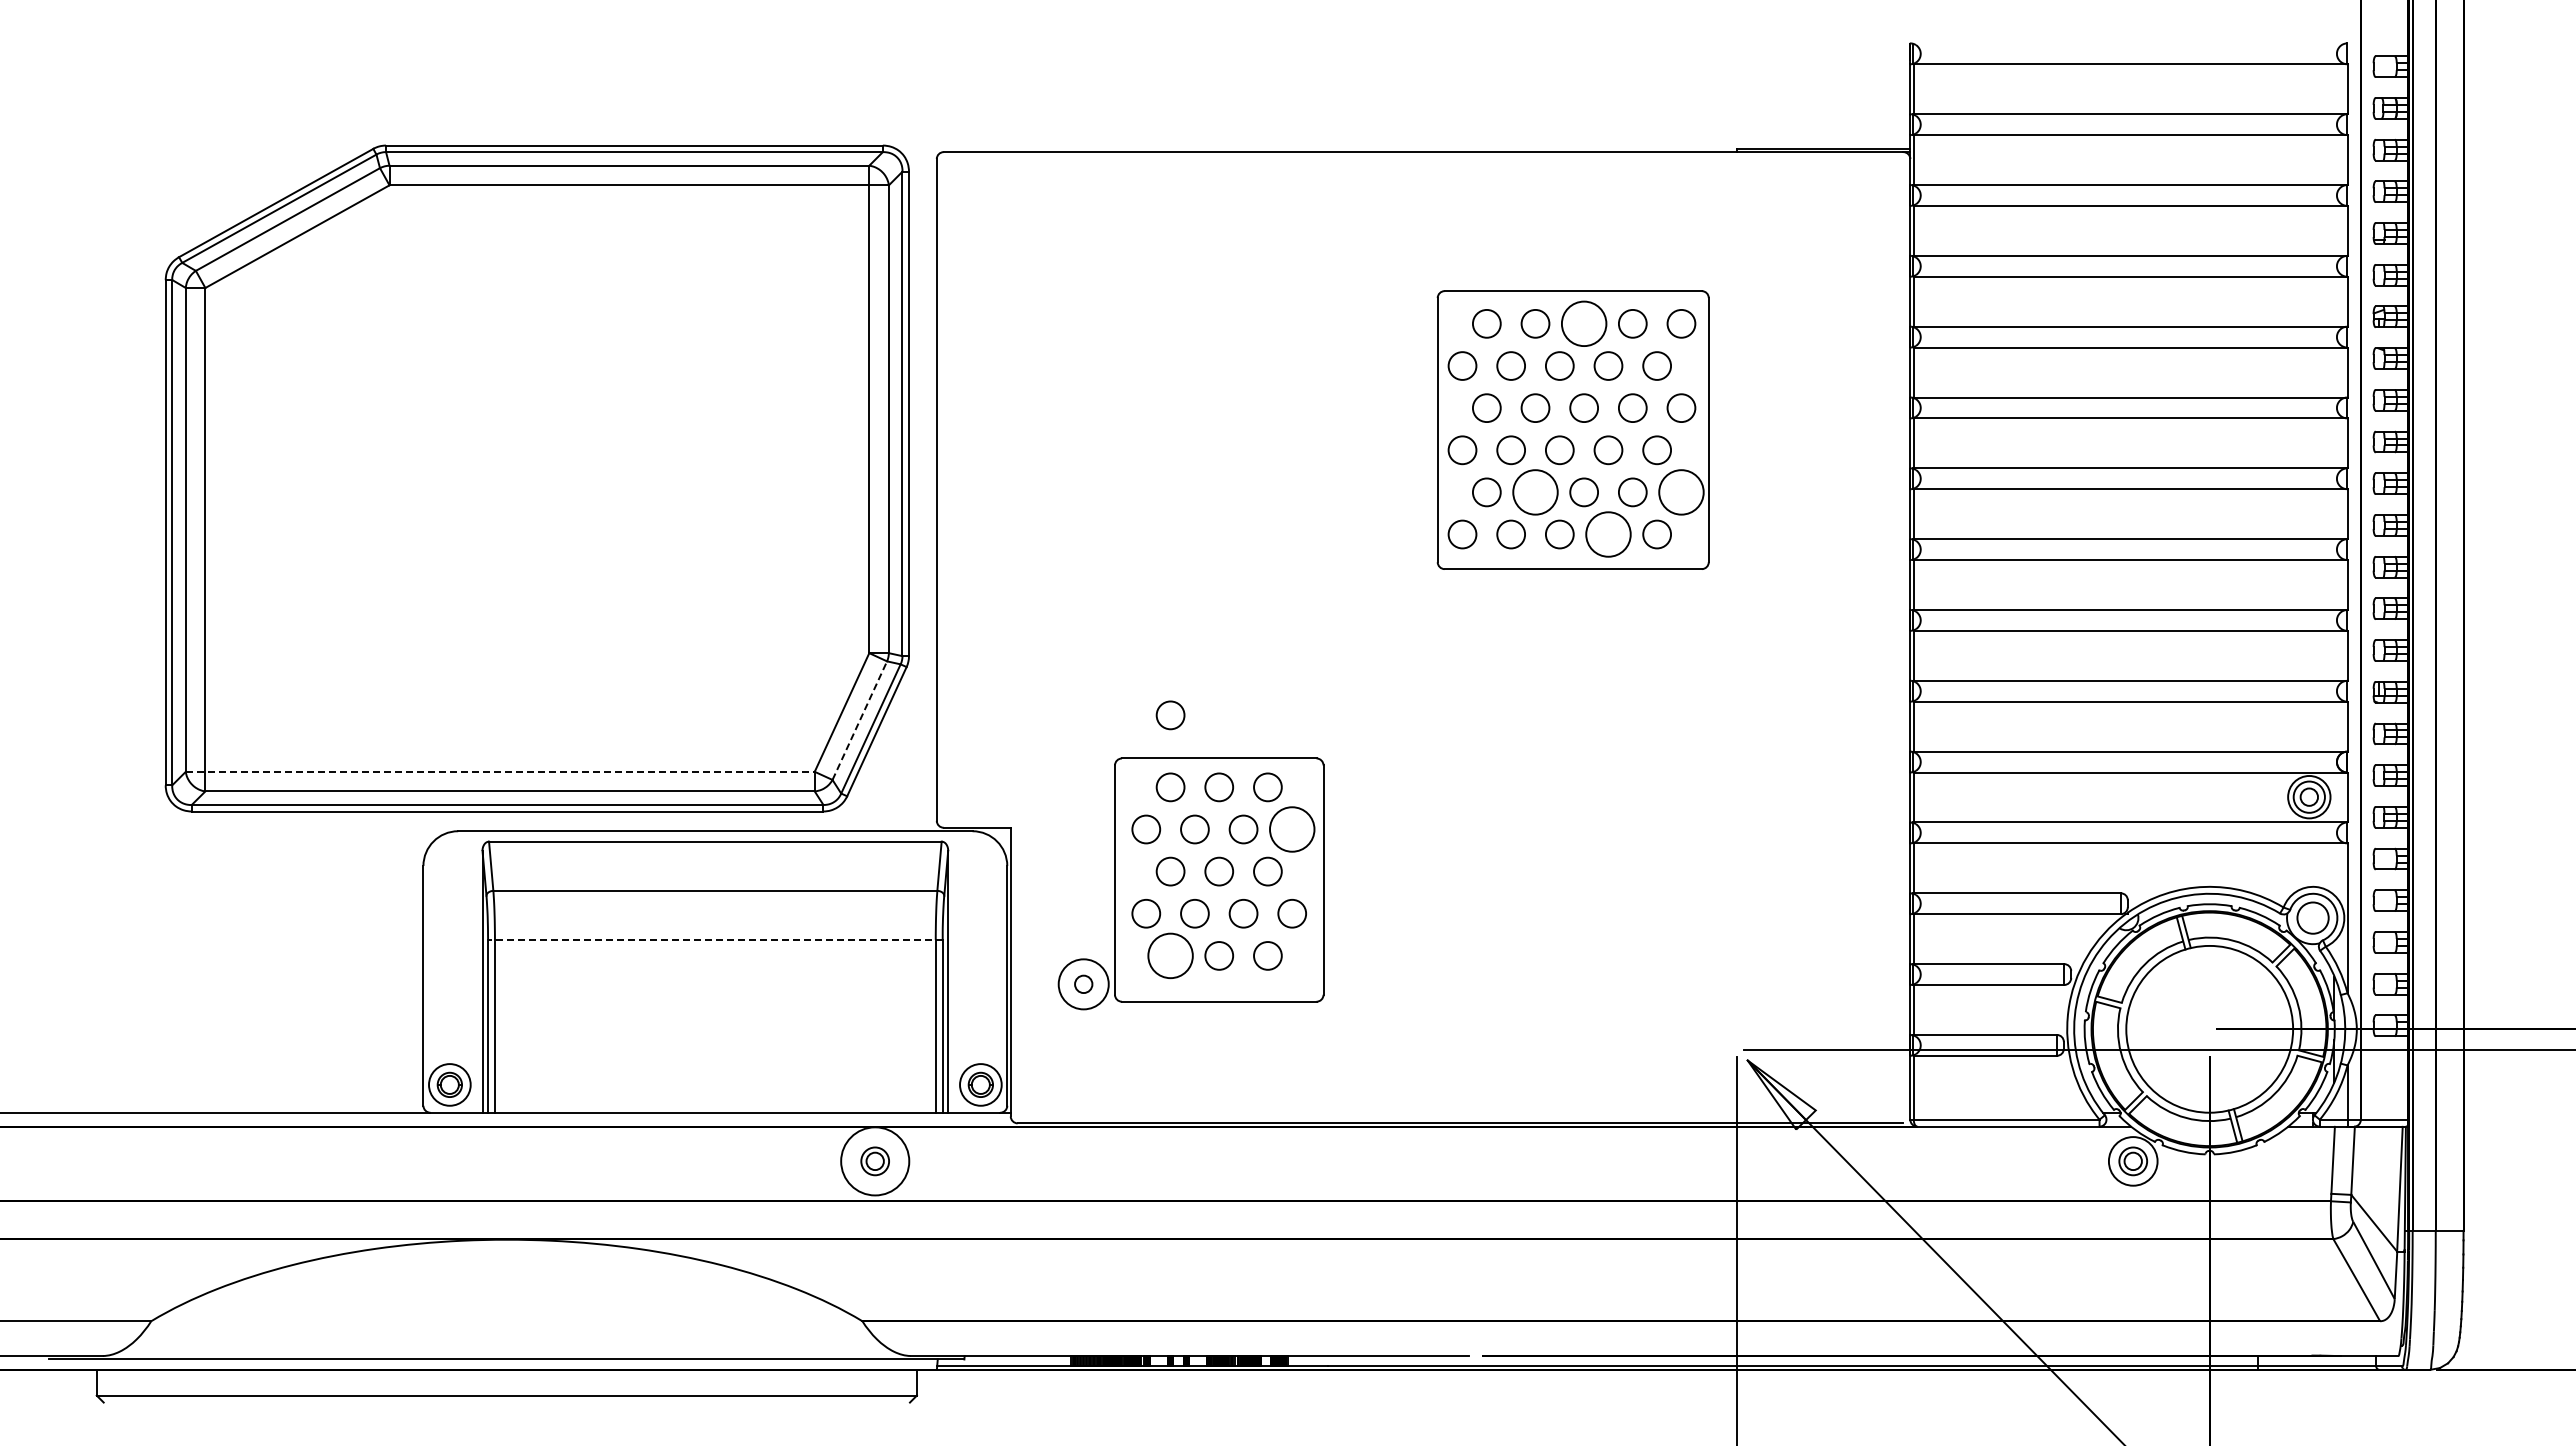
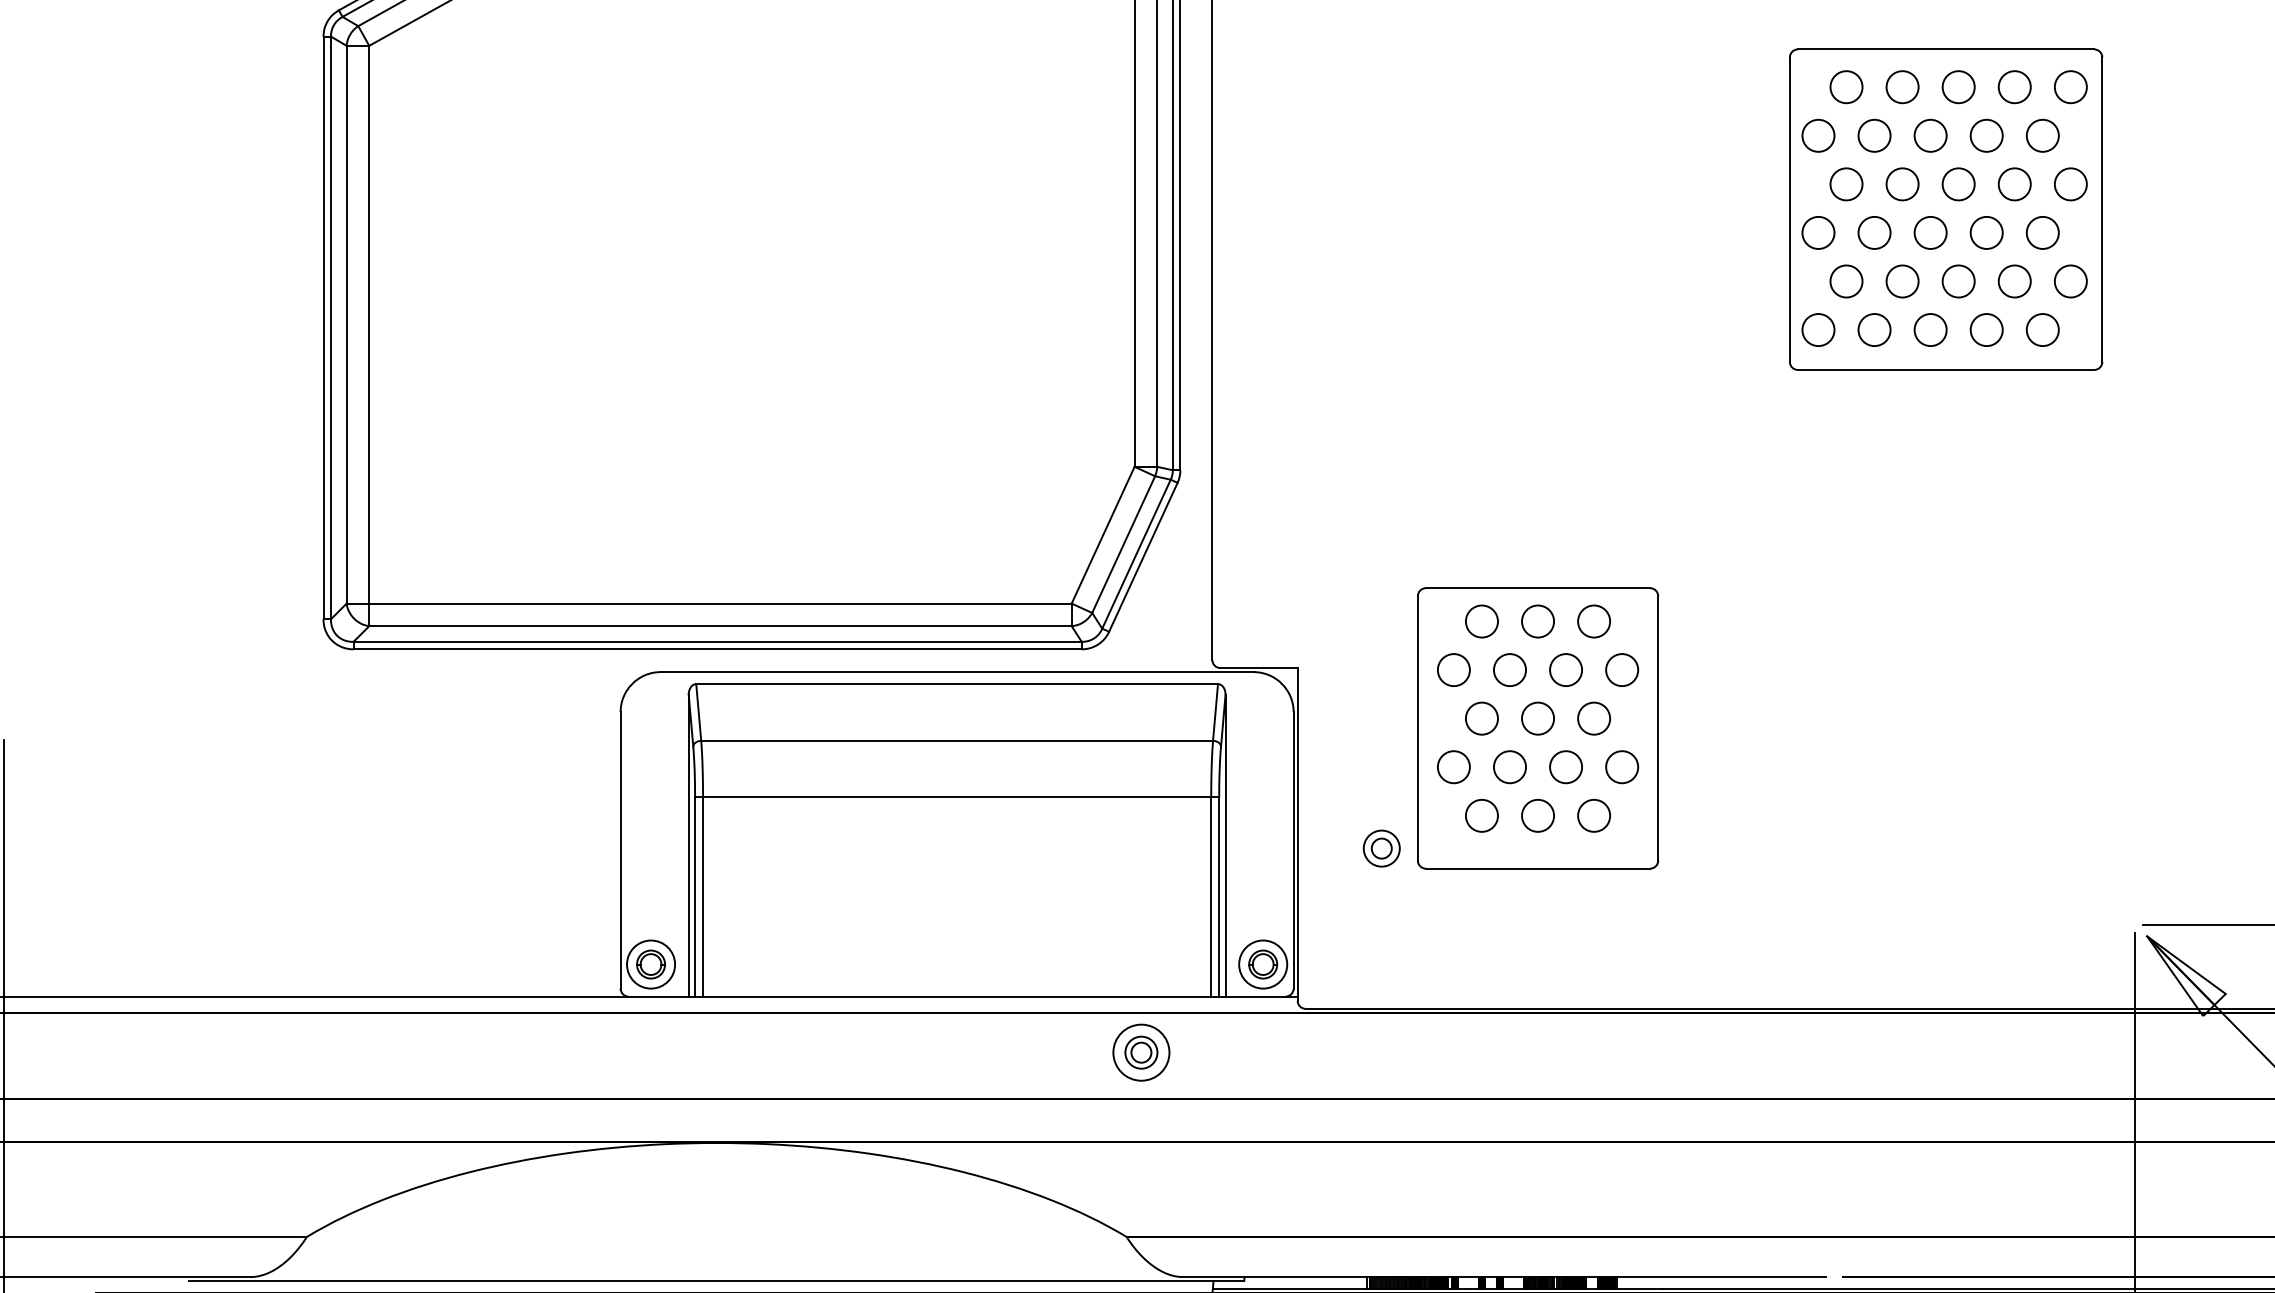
circle: (1584, 323) -> (1959, 86), size x0.62
circle: (1535, 492) -> (1902, 281), size x0.62
circle: (1681, 492) -> (2070, 281), size x0.62
circle: (1608, 534) -> (1986, 330), size x0.62
circle: (1170, 715) -> (1481, 538), removed
line: (860, 720) -> (1124, 544), dashed -> solid
line: (500, 771) -> (709, 603), dashed -> solid
circle: (1292, 829) -> (1622, 670), size x0.62
line: (714, 939) -> (956, 796), dashed -> solid
circle: (1170, 955) -> (1481, 815), size x0.62
circle: (1083, 983) -> (1381, 847), size x0.62
circle: (874, 1161) -> (1140, 1052), size x0.71

